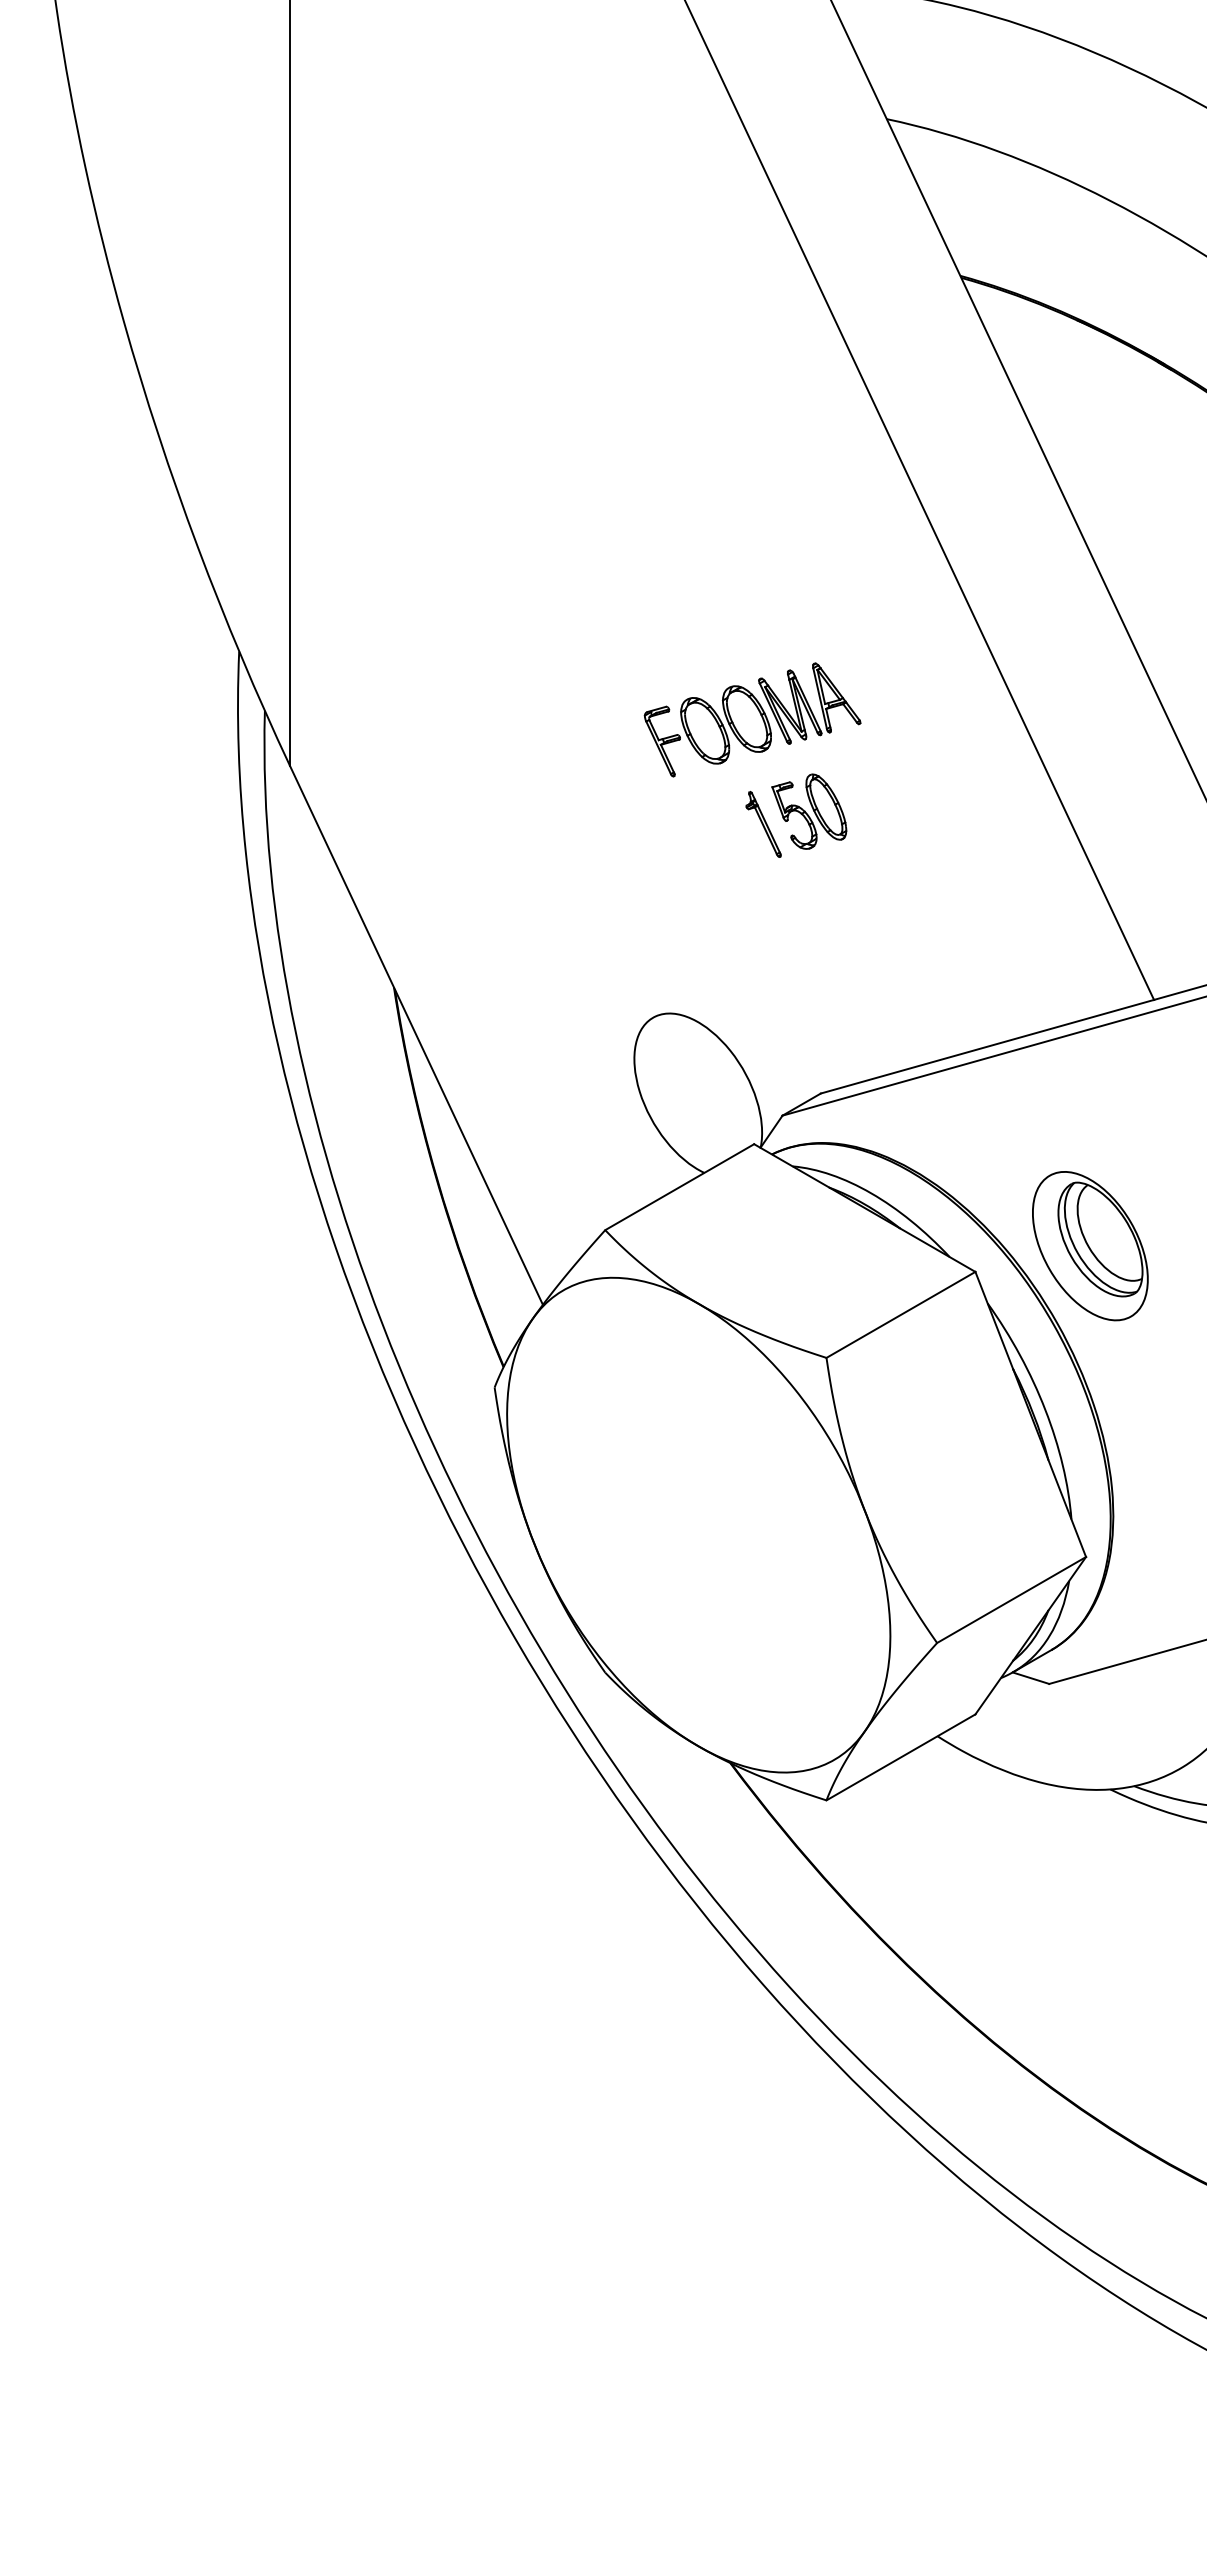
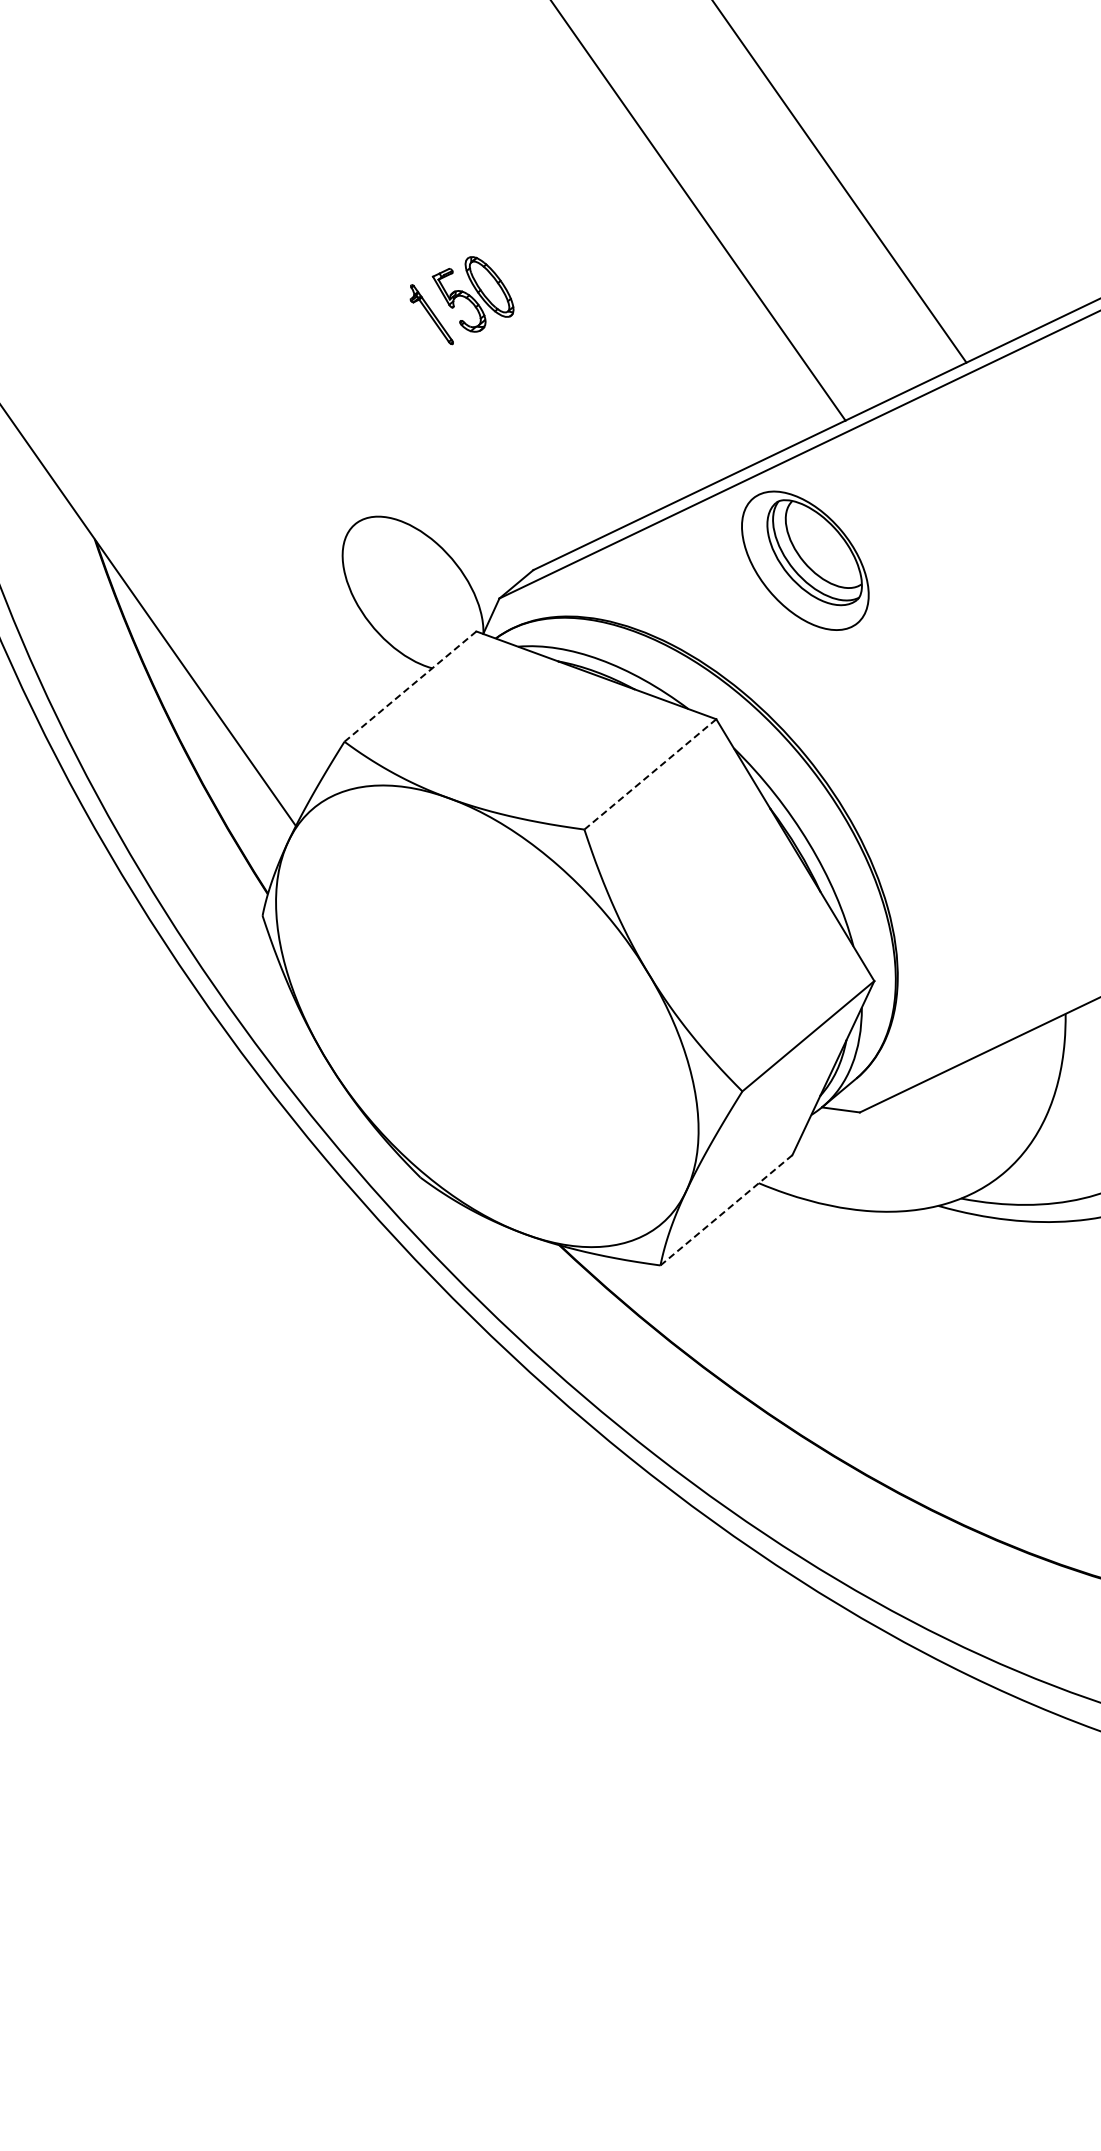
part: (752, 719) -> (401, 213), removed
line: (679, 1187) -> (410, 686), solid -> dashed
part: (1090, 1246) -> (805, 561), moved
line: (900, 1314) -> (649, 774), solid -> dashed
line: (900, 1757) -> (726, 1210), solid -> dashed

